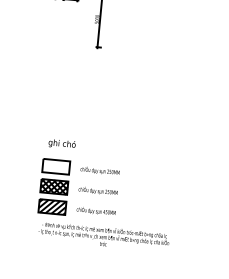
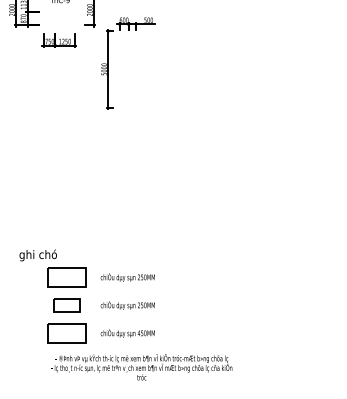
text: (61, 144) -> (37, 255), moved
part: (53, 187) -> (66, 305), size x0.7
hatch: (52, 207) -> (66, 333), removed

